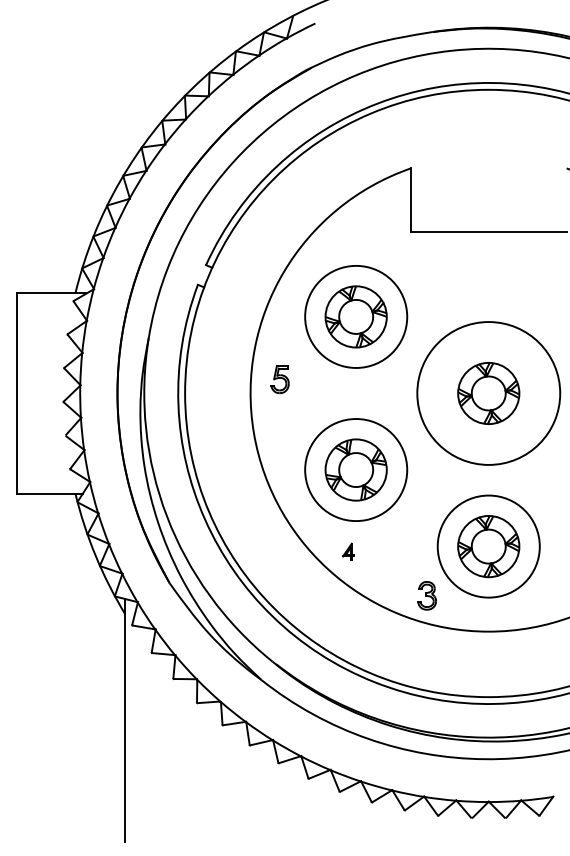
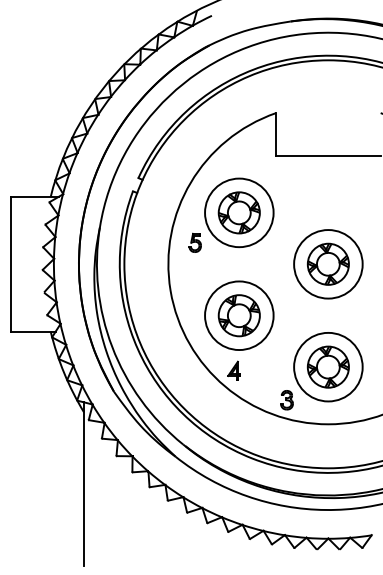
part: (279, 378) -> (194, 242), moved
circle: (488, 393) -> (328, 264), size x0.71
part: (347, 551) -> (233, 370), size x1.67

